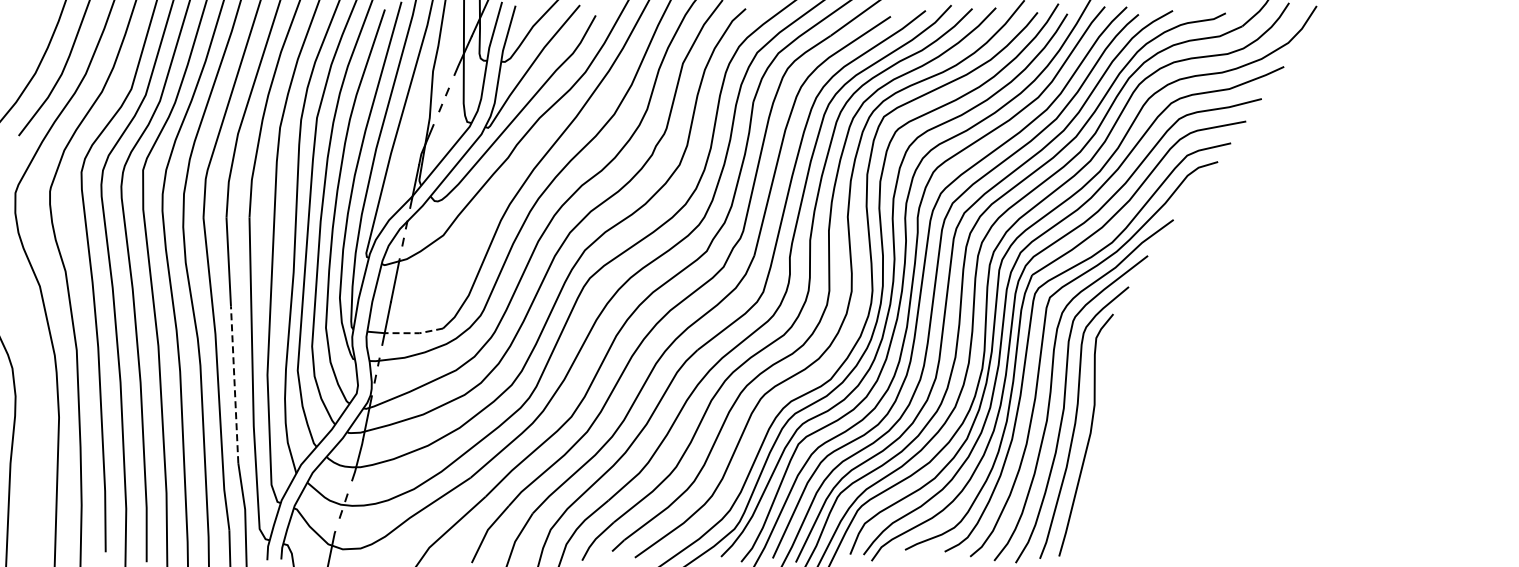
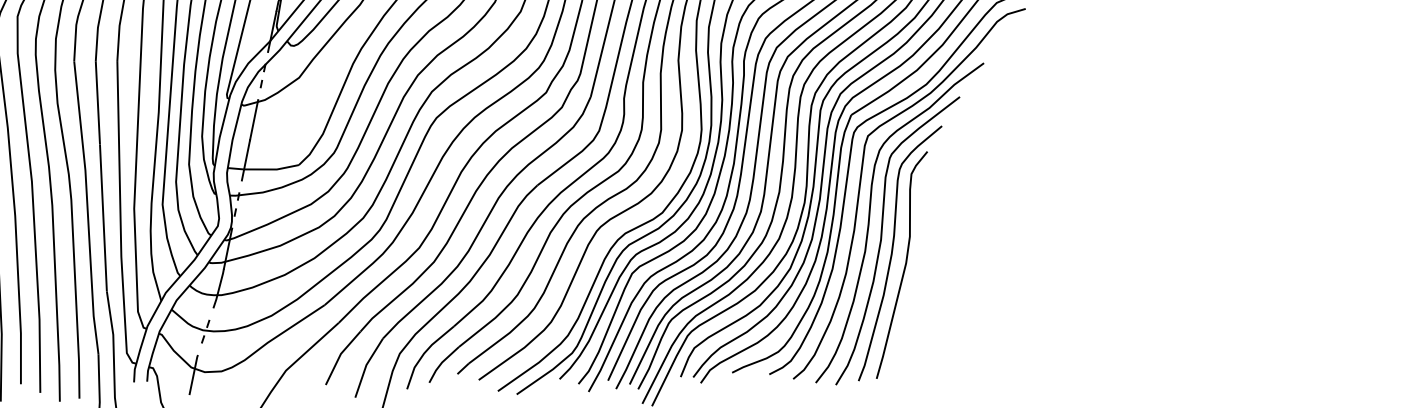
line: (413, 333) -> (271, 169), dashed -> solid
line: (234, 384) -> (103, 217), dashed -> solid

